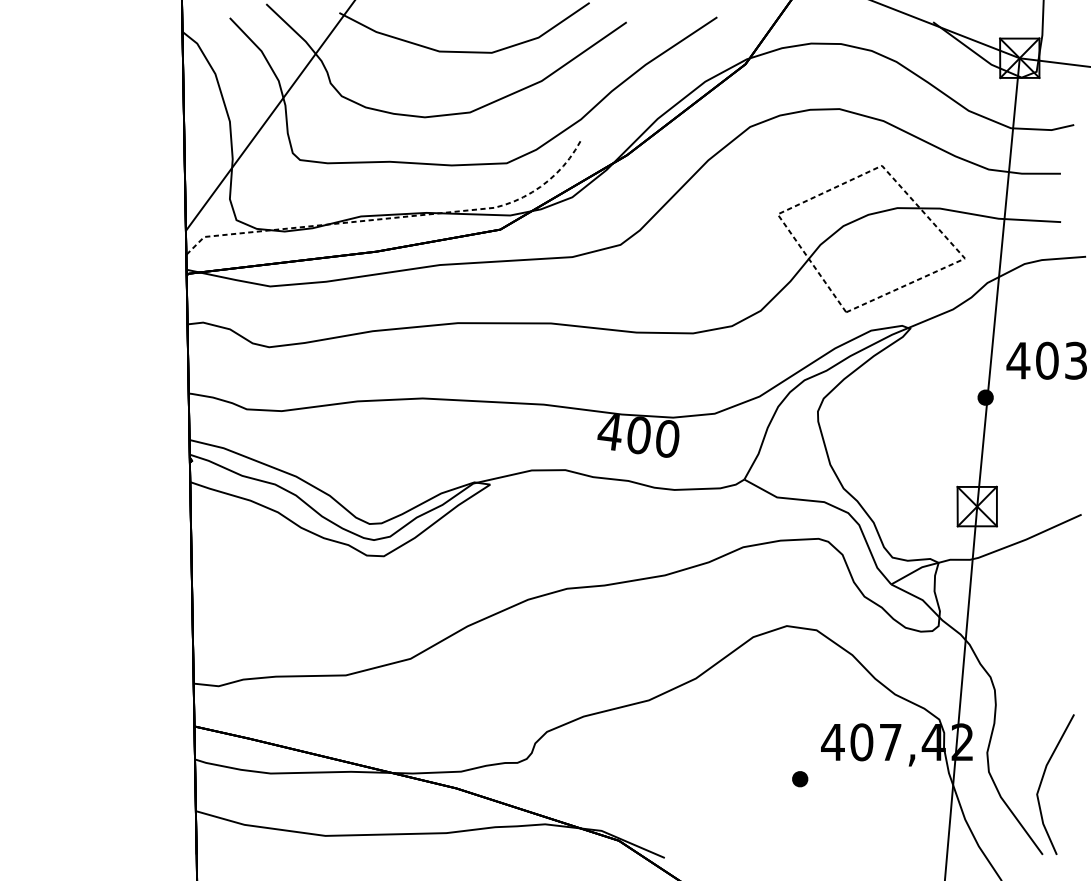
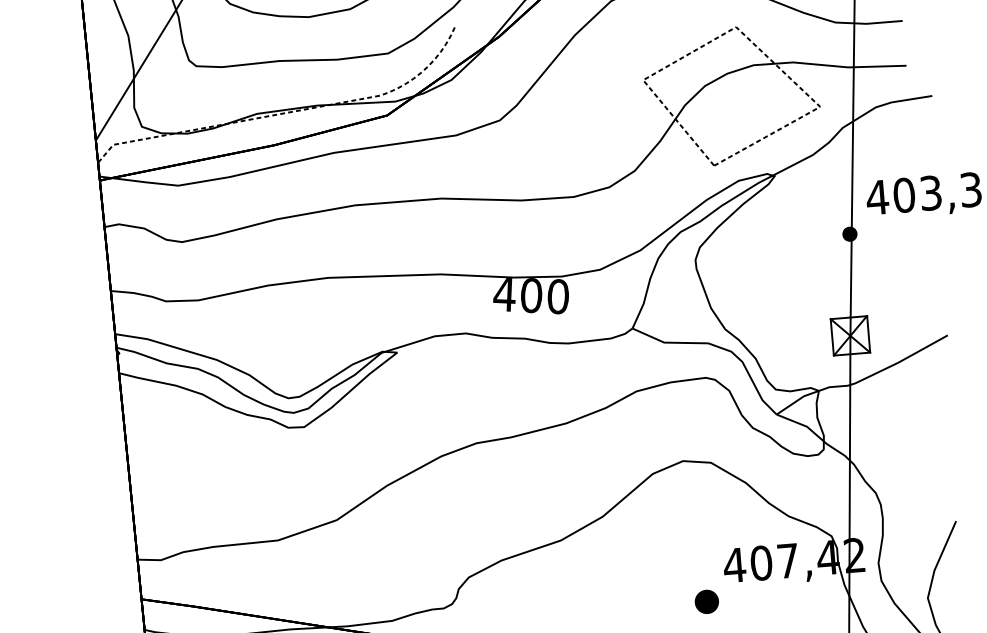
part: (800, 779) -> (707, 602), size x1.6

